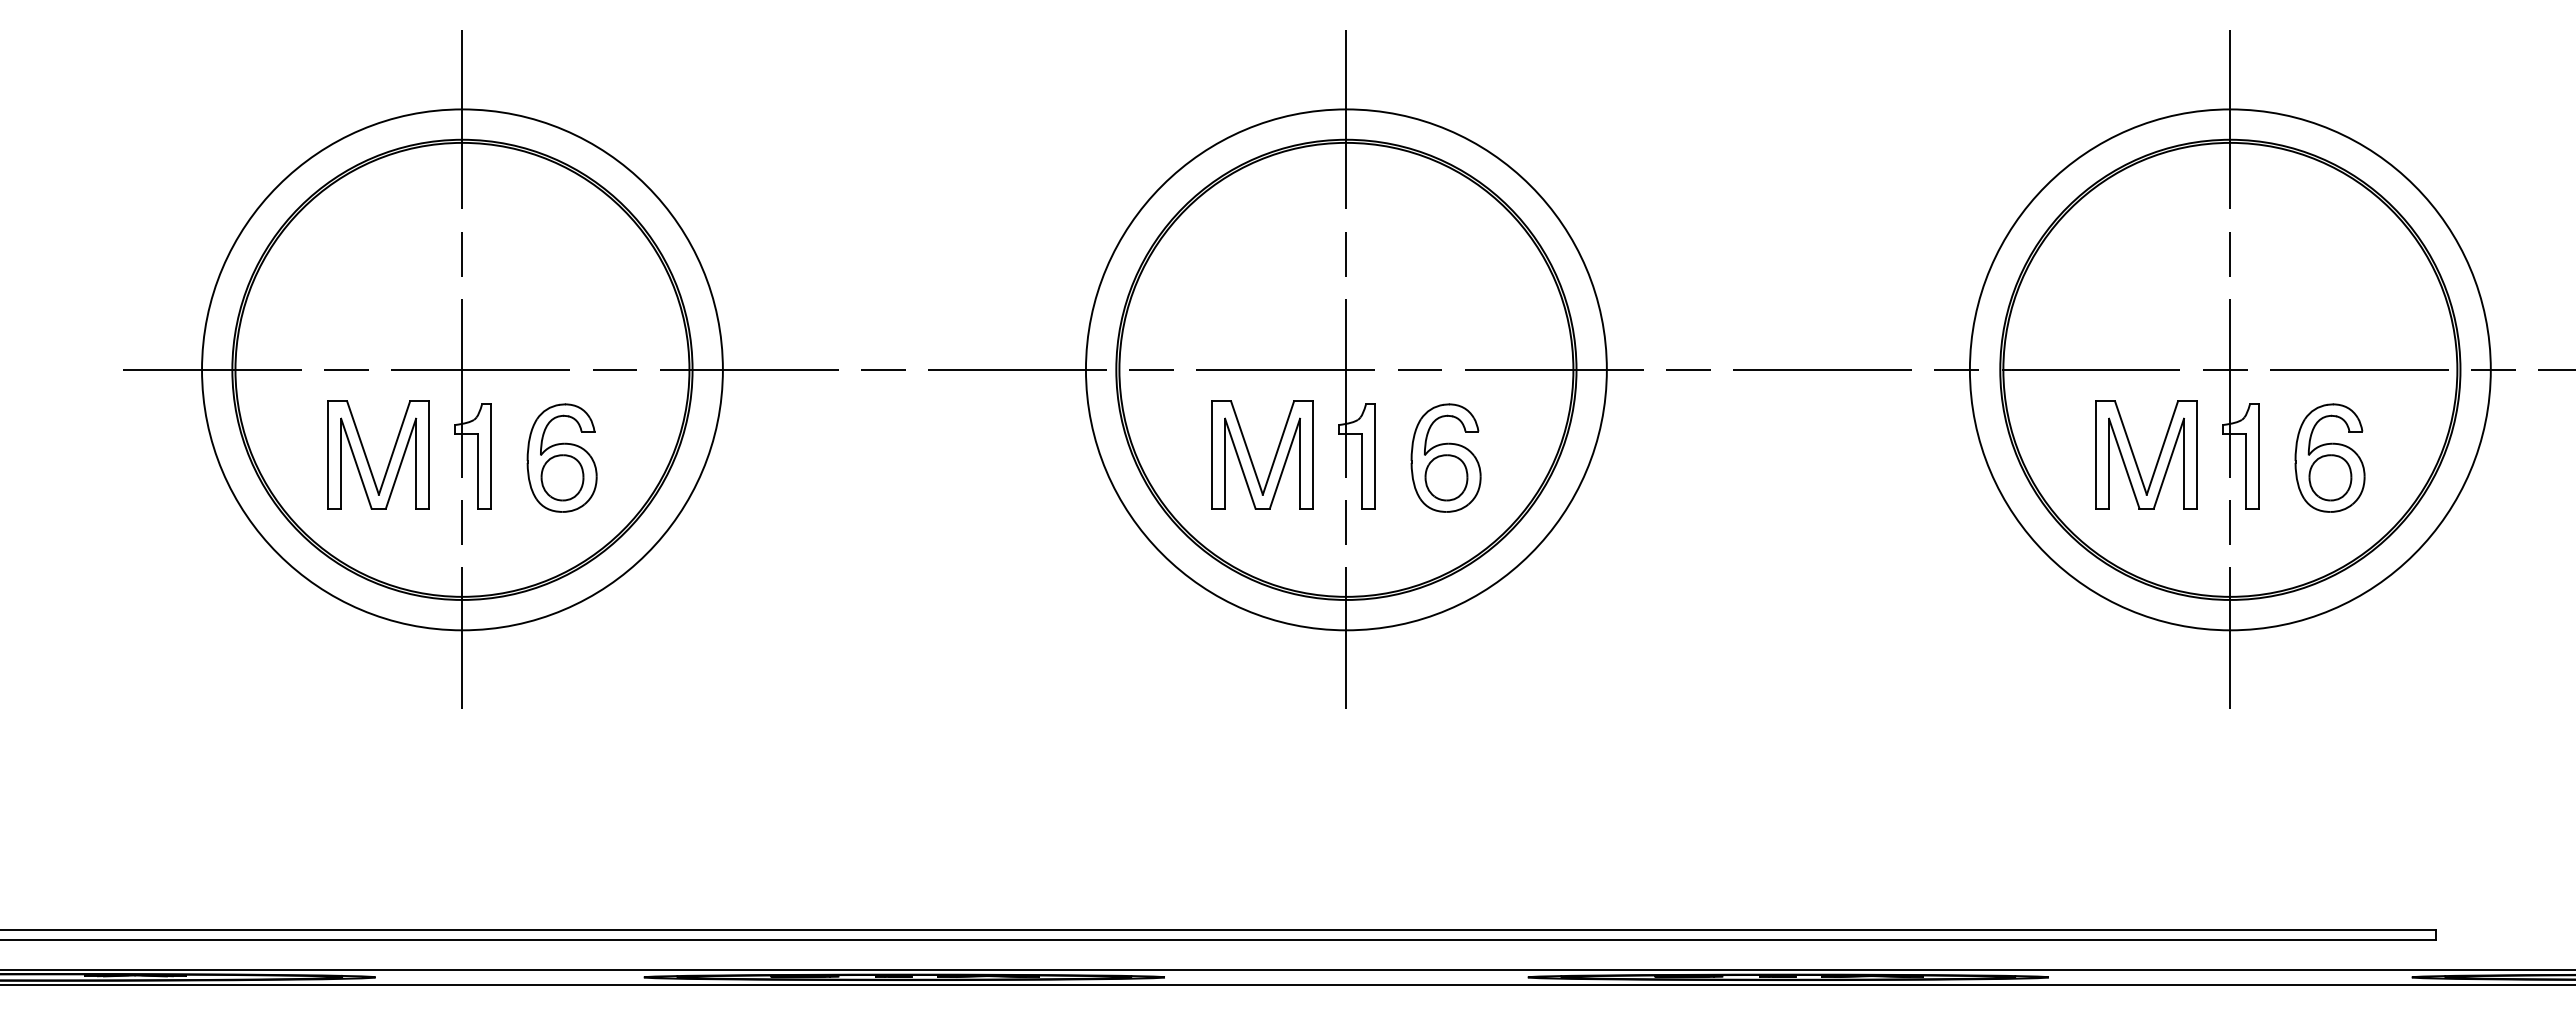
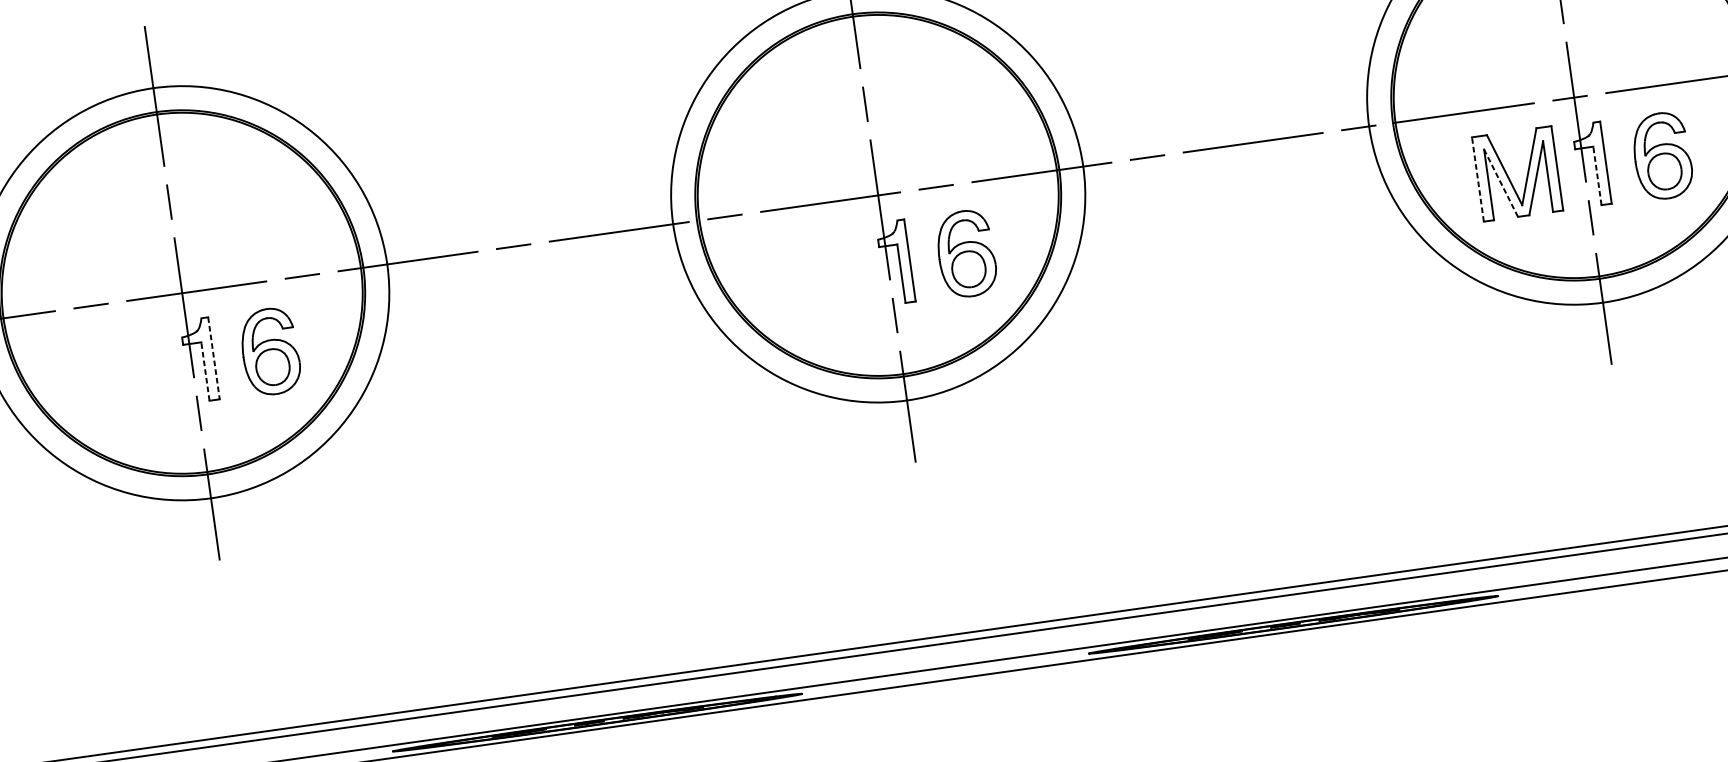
line: (2096, 455) -> (1478, 179), solid -> dashed
line: (490, 456) -> (213, 358), solid -> dashed
part: (367, 457) -> (117, 372), removed
part: (1251, 457) -> (813, 274), removed
line: (2124, 463) -> (1501, 183), solid -> dashed
line: (477, 470) -> (205, 370), solid -> dashed
line: (2245, 470) -> (1597, 175), solid -> dashed

